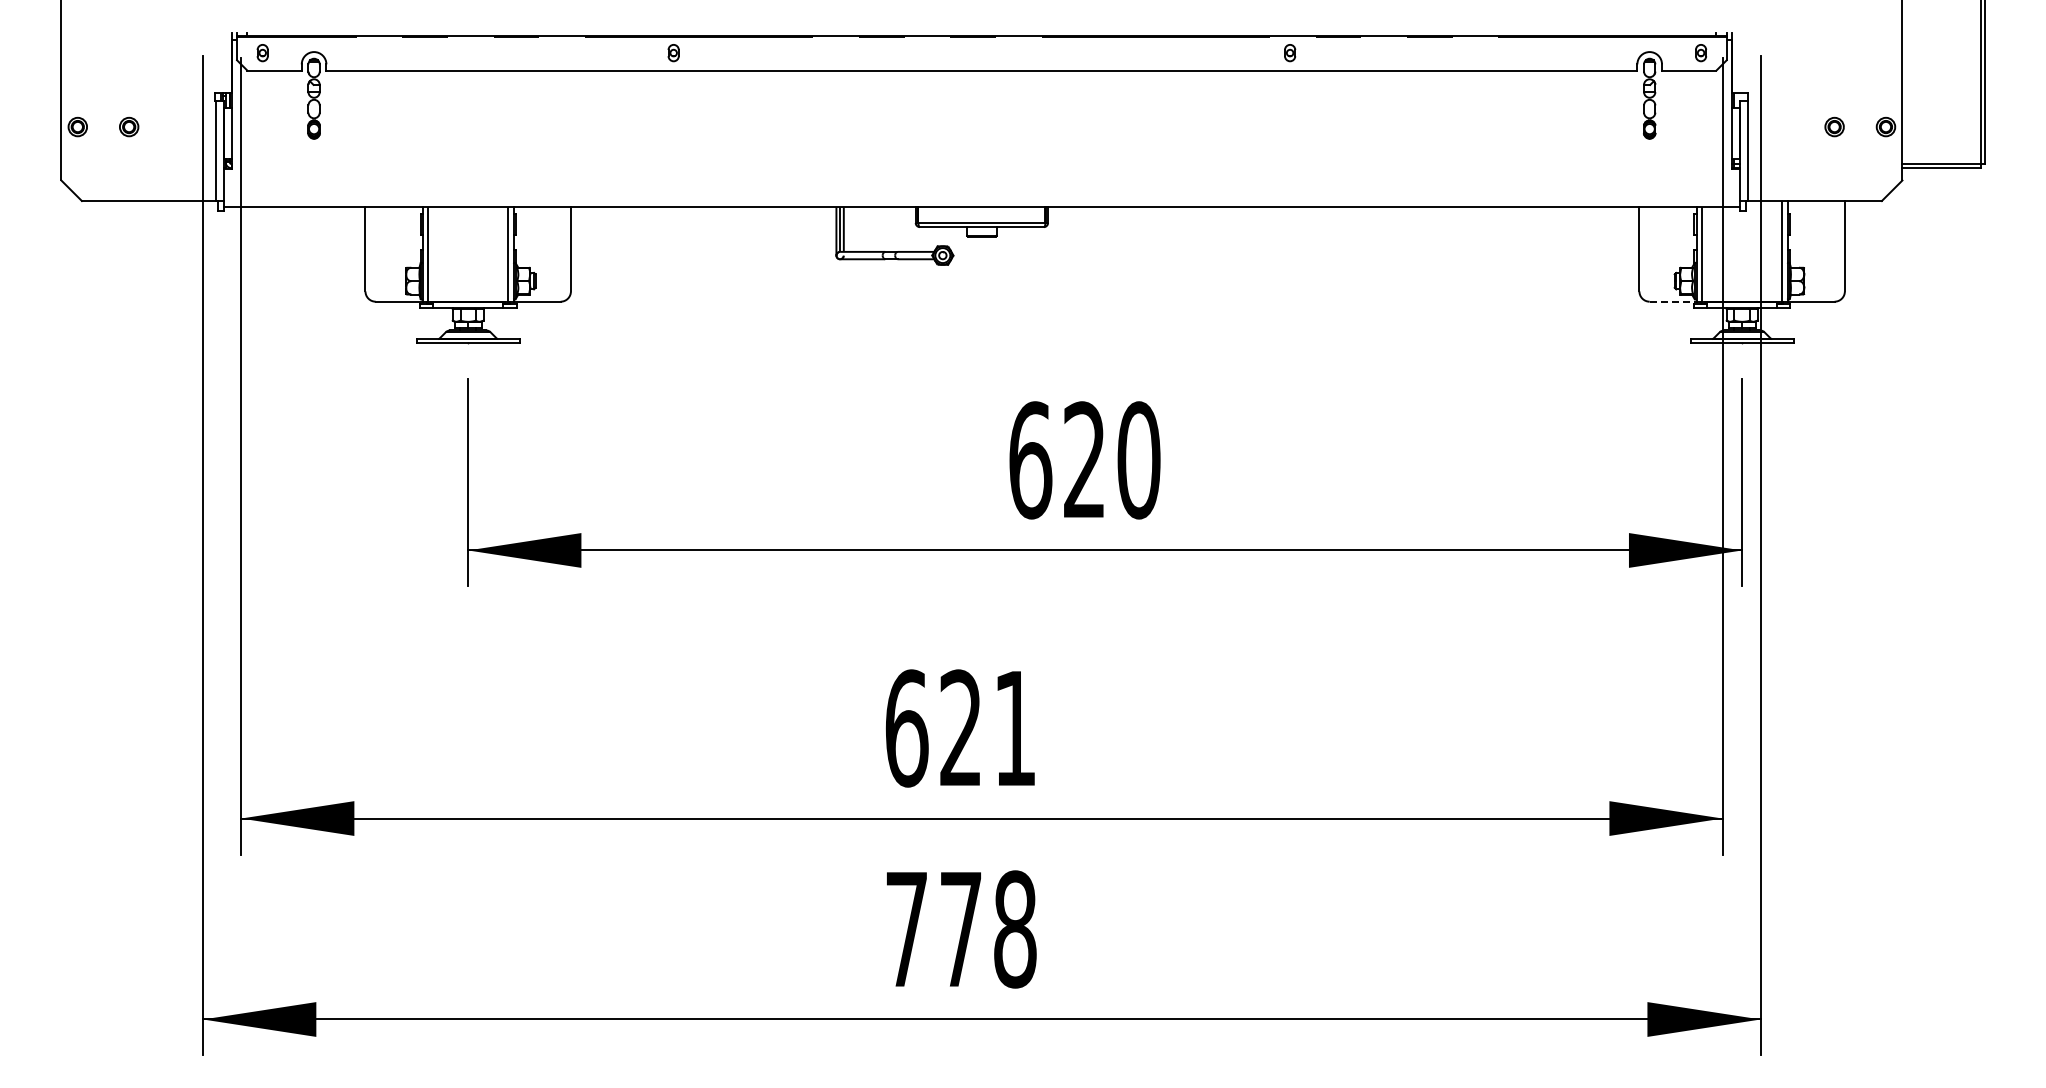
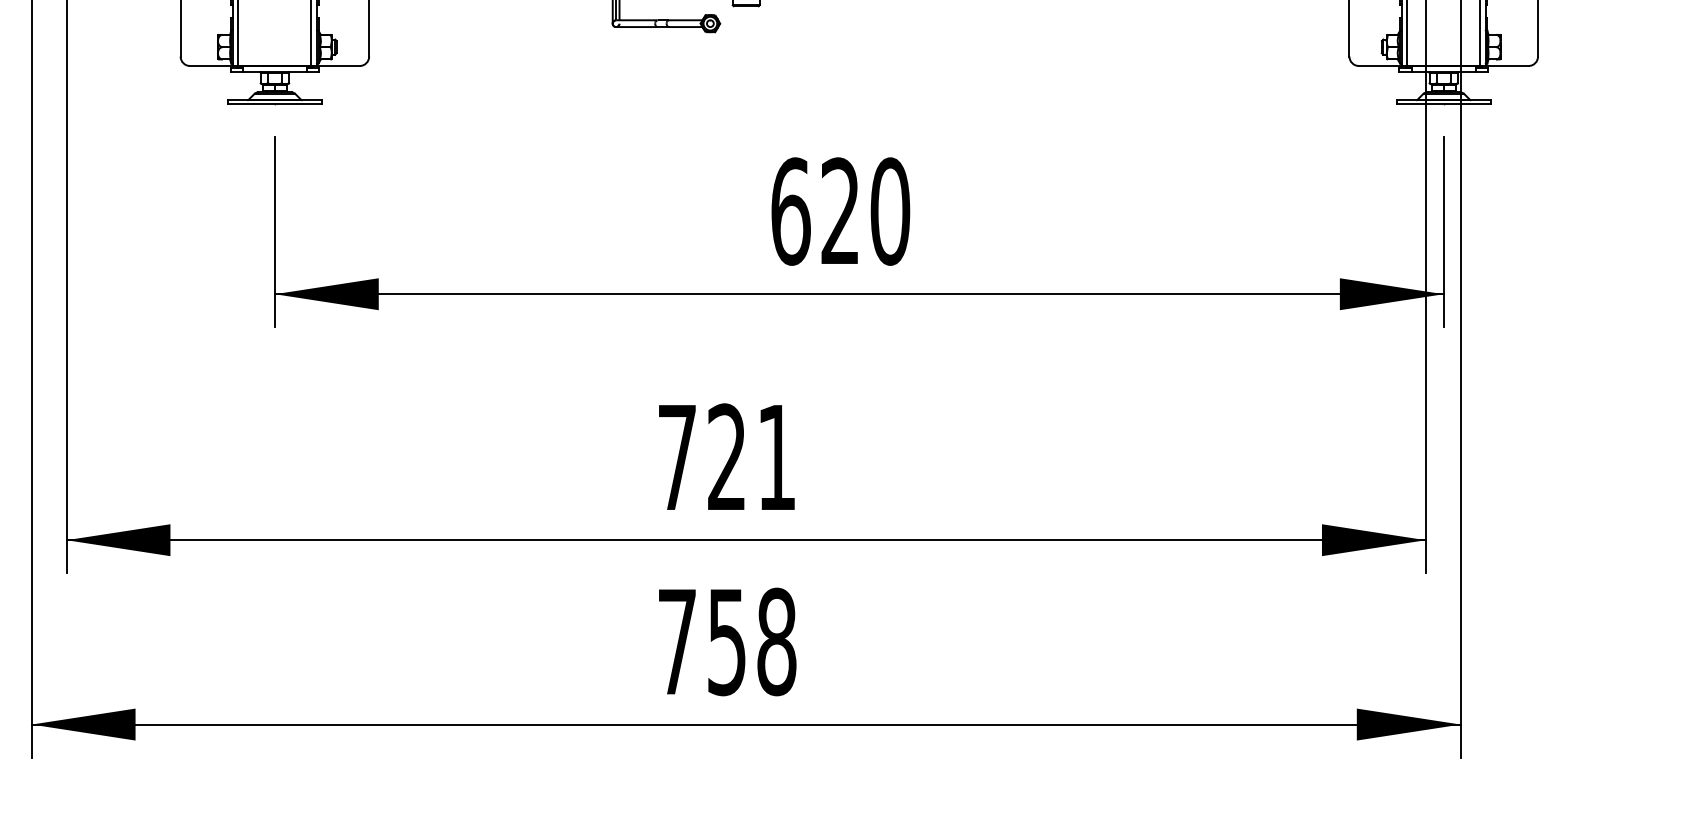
line: (1673, 301) -> (1380, 65), dashed -> solid
text: (906, 728) -> (677, 457), 621 -> 721
text: (960, 930) -> (726, 642), 778 -> 758

